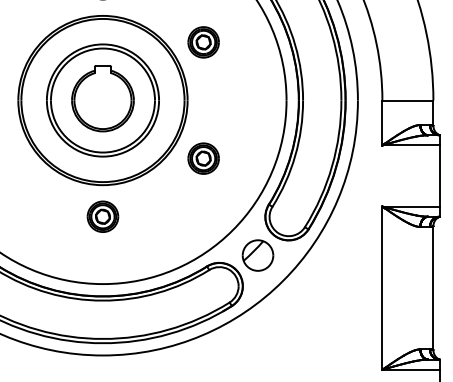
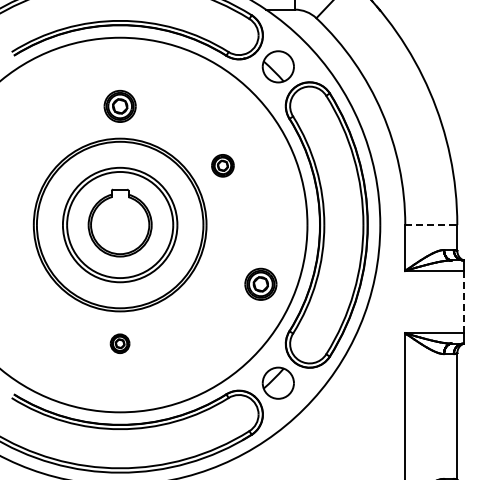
part: (203, 42) -> (222, 165), size x0.7
line: (408, 100) -> (431, 225), solid -> dashed
part: (203, 157) -> (260, 283), moved
line: (439, 175) -> (463, 301), solid -> dashed
part: (102, 216) -> (119, 343), size x0.6

